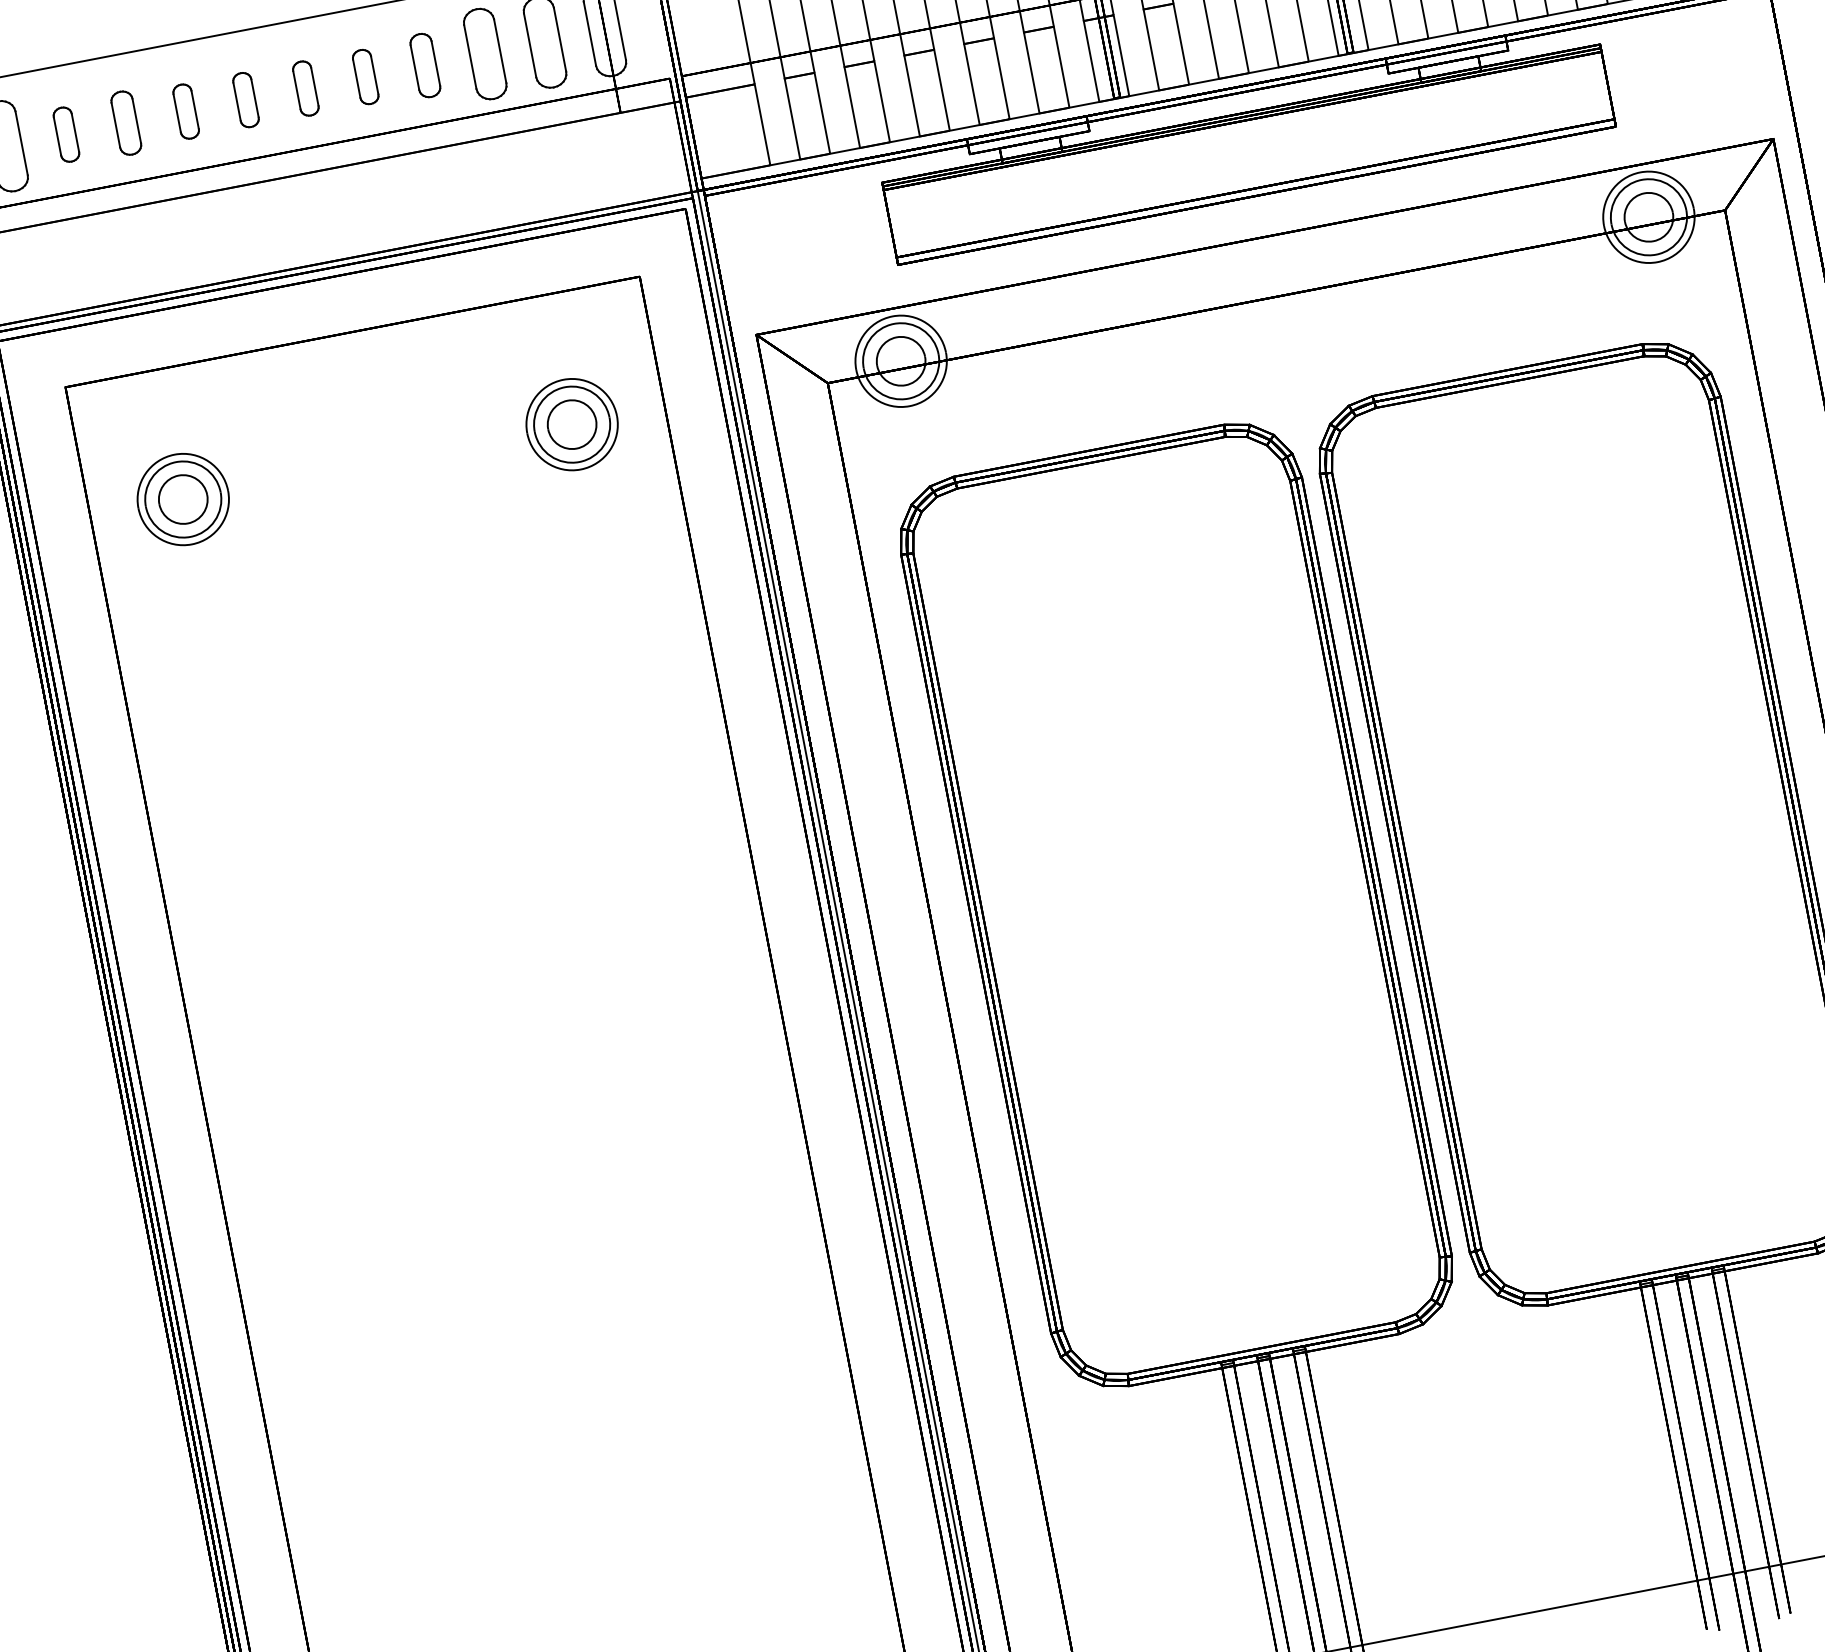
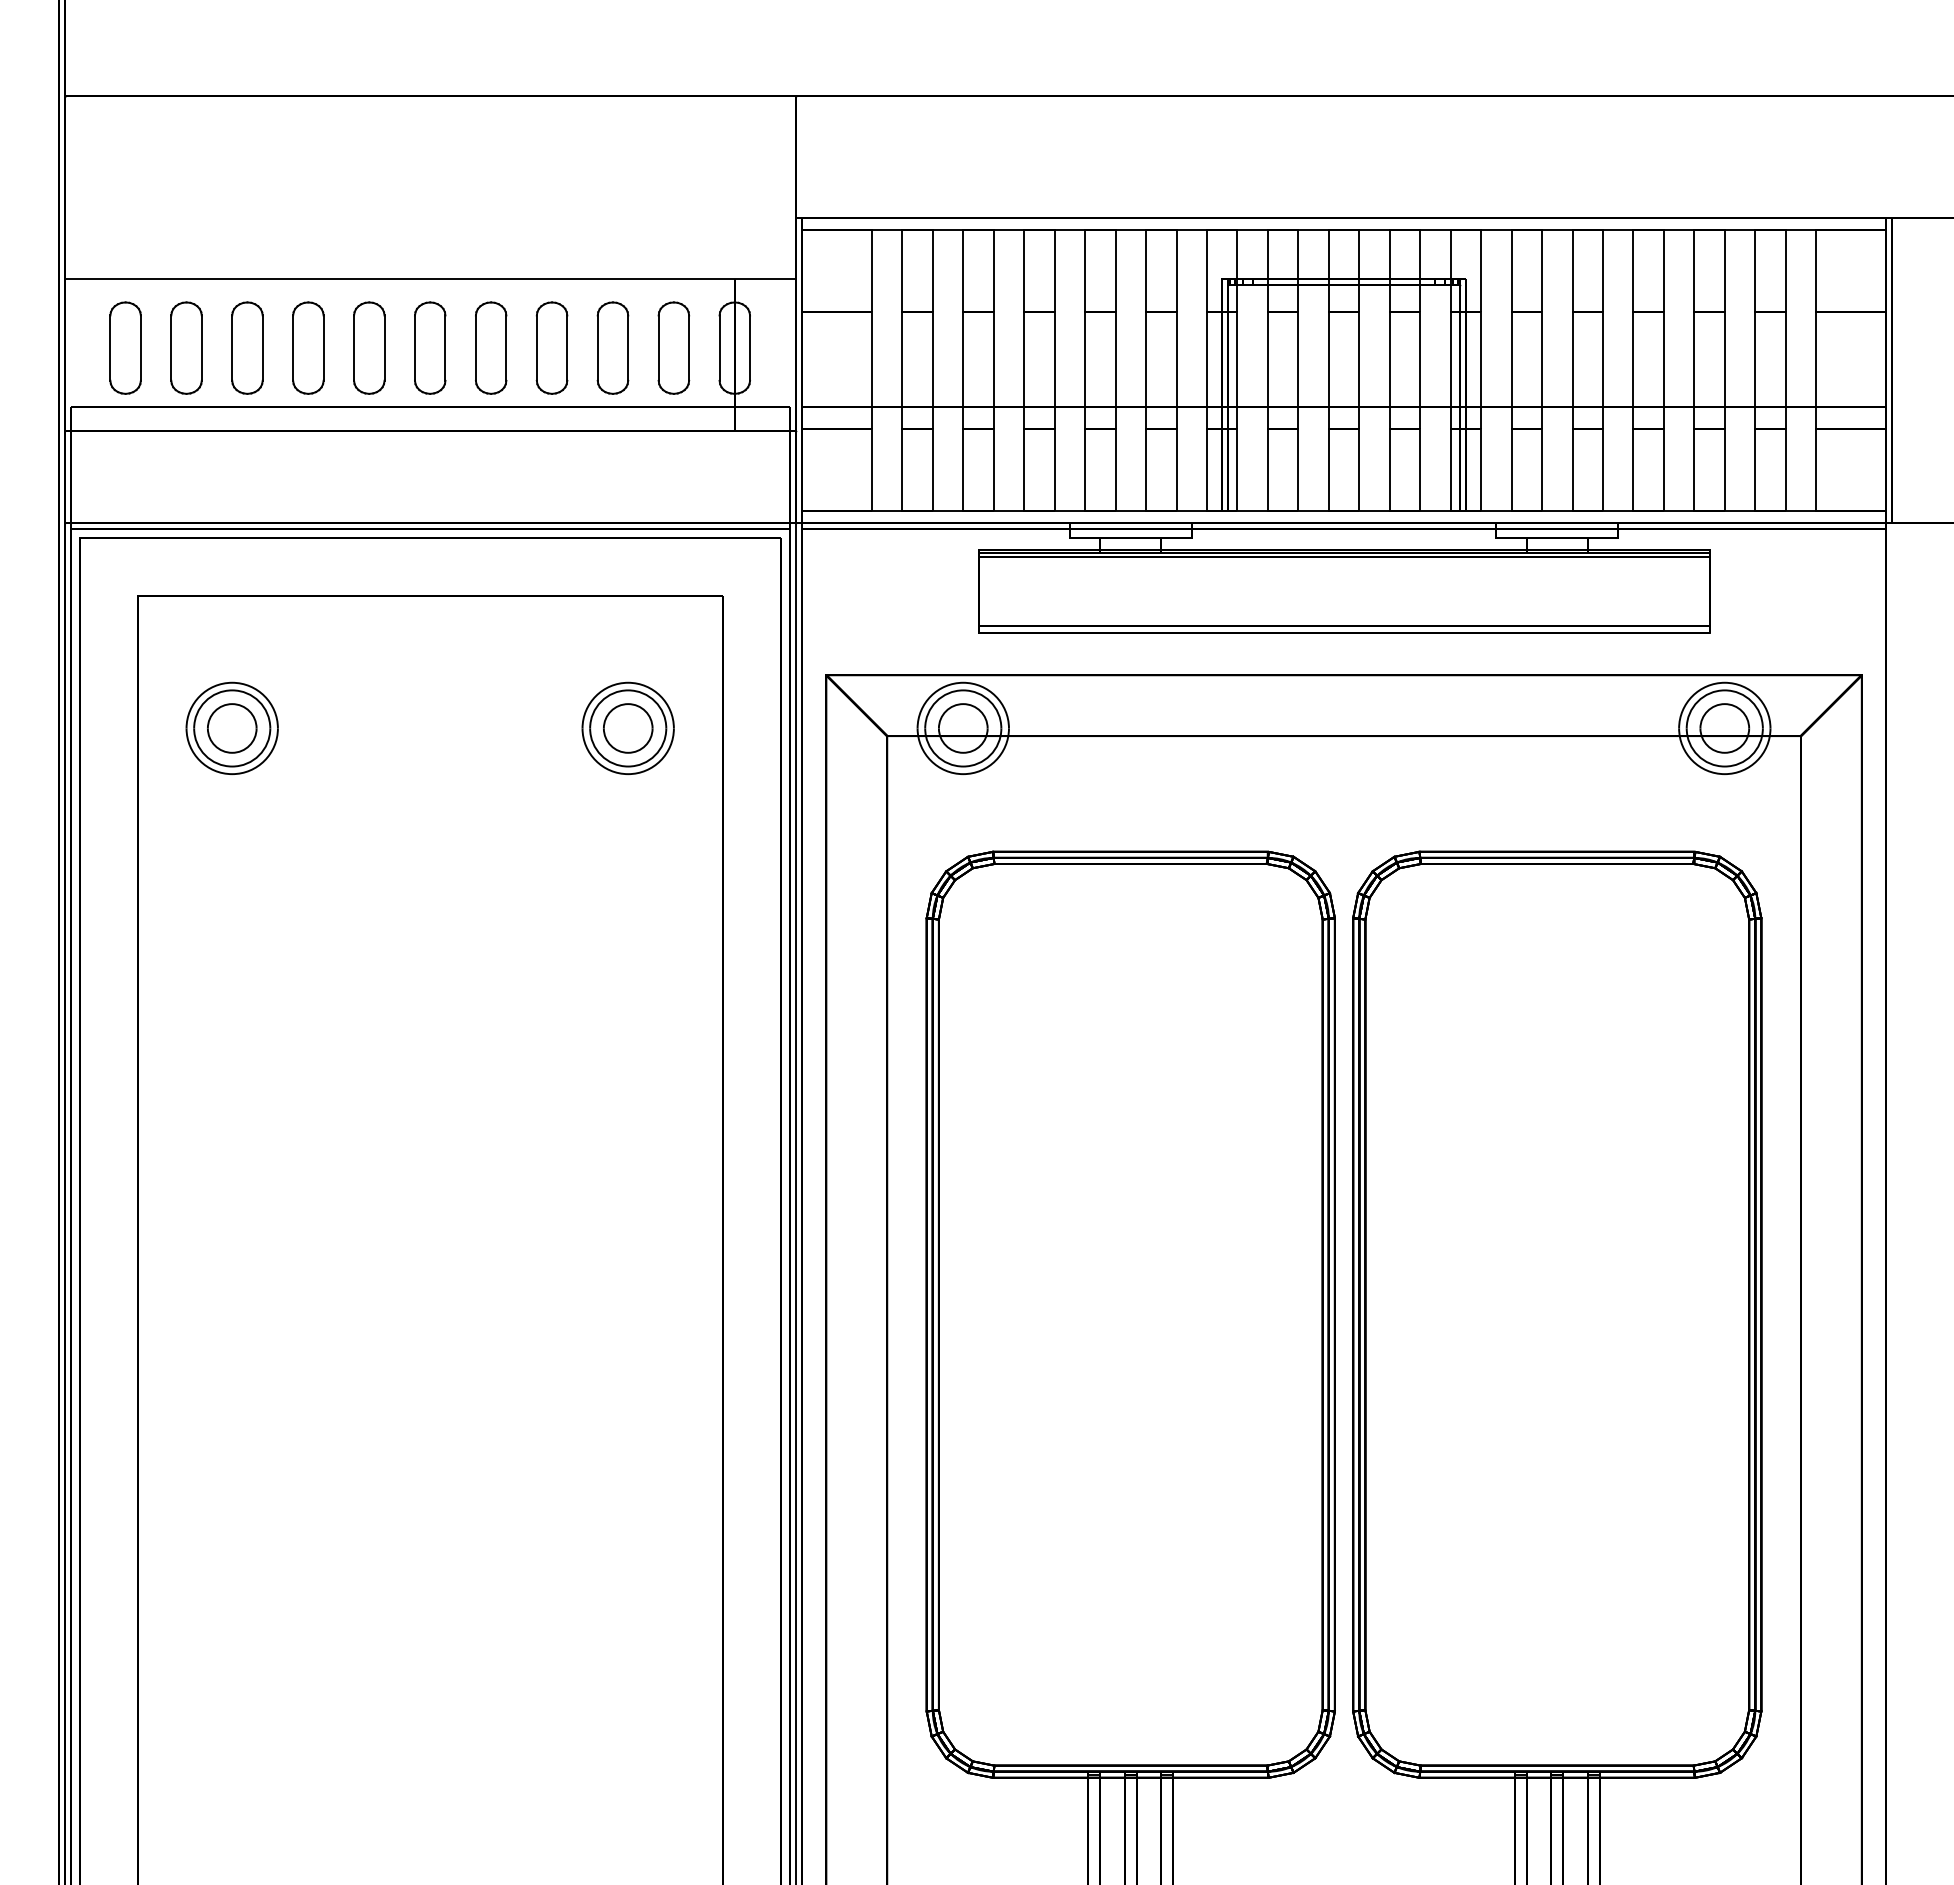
part: (424, 65) -> (551, 347), size x1.43
part: (365, 76) -> (491, 347), size x1.67
part: (305, 87) -> (430, 347), size x1.67
part: (246, 99) -> (369, 347), size x1.67
part: (186, 111) -> (308, 347), size x1.67
part: (126, 122) -> (247, 347), size x1.43
part: (66, 134) -> (186, 347), size x1.67

